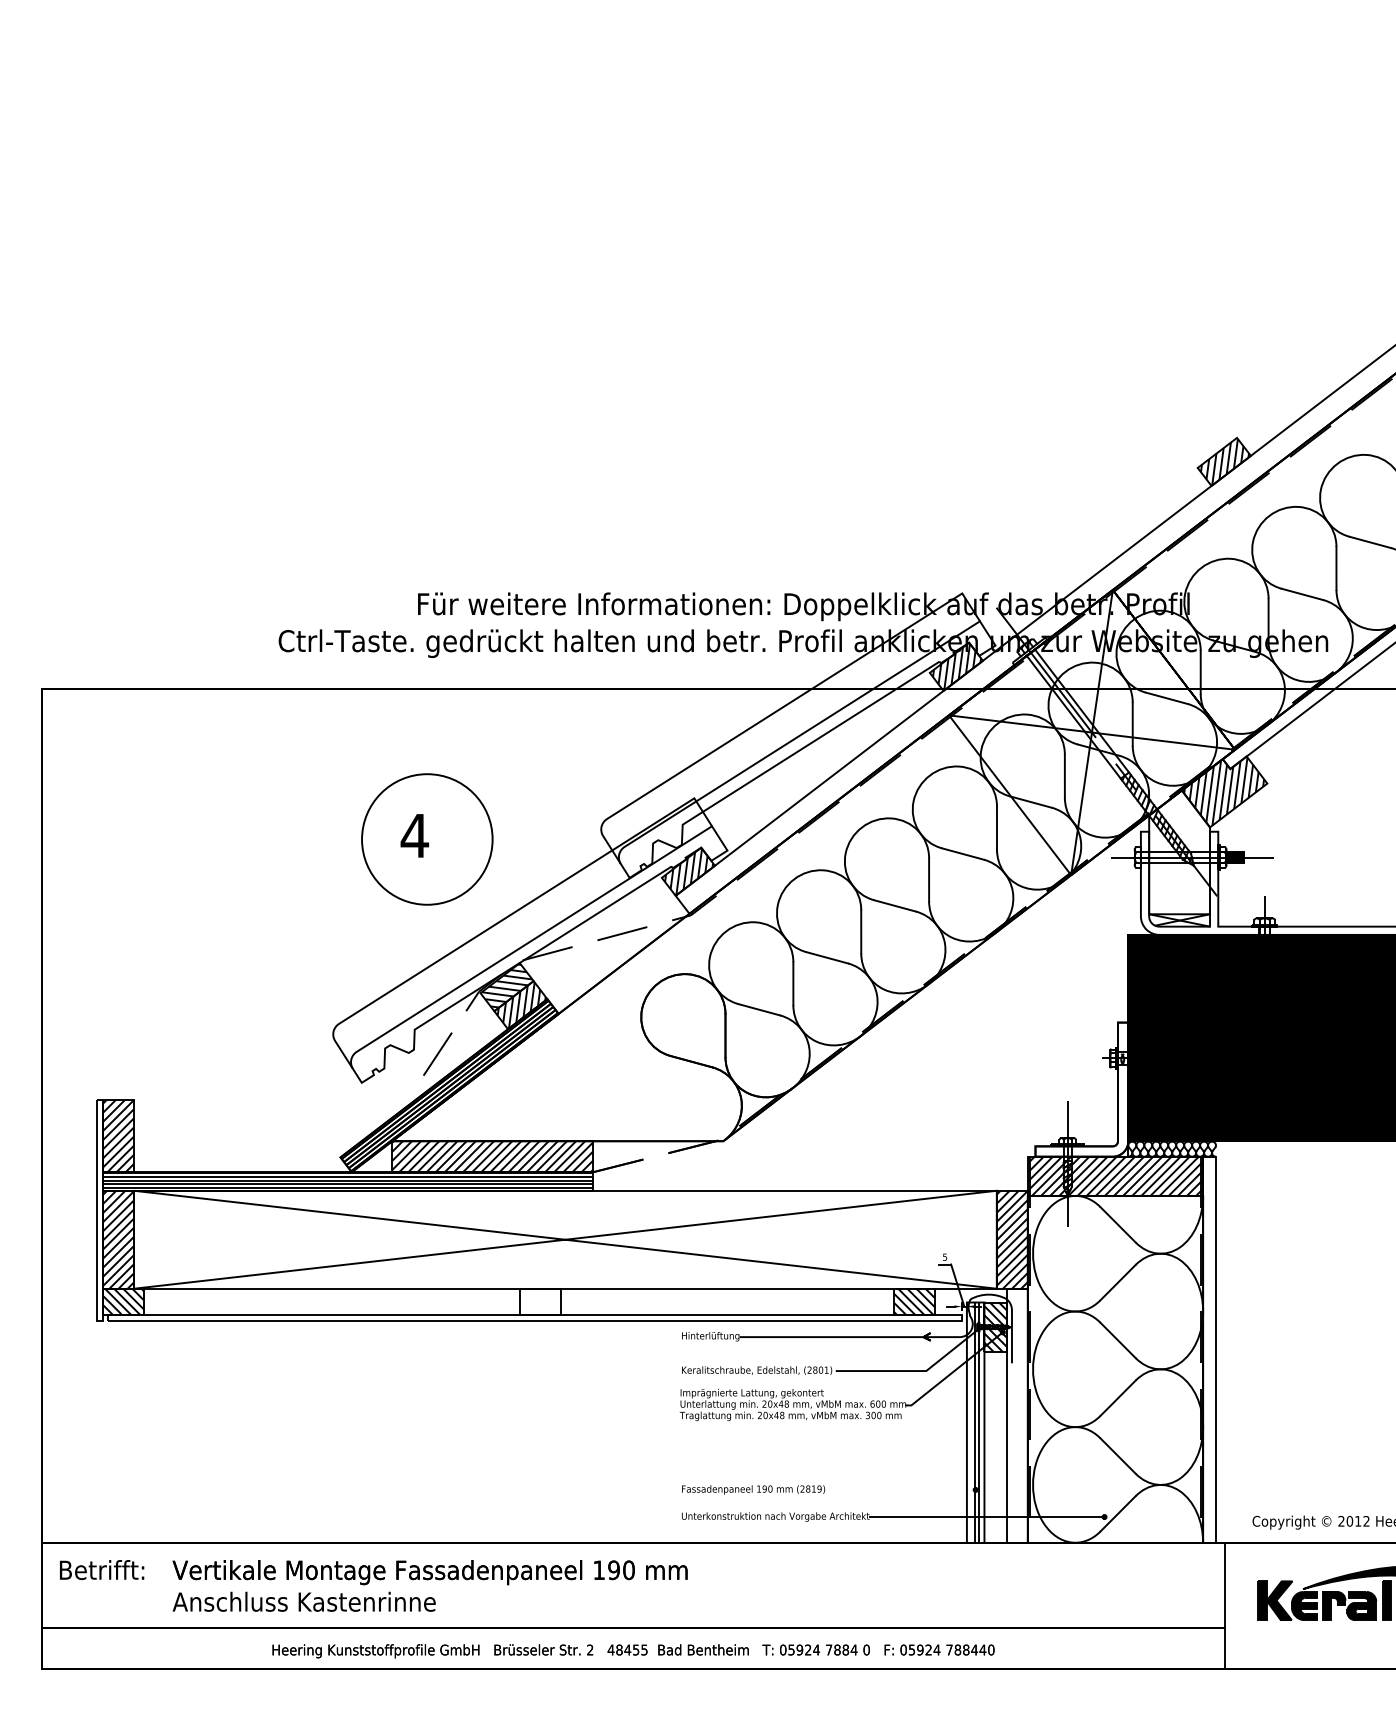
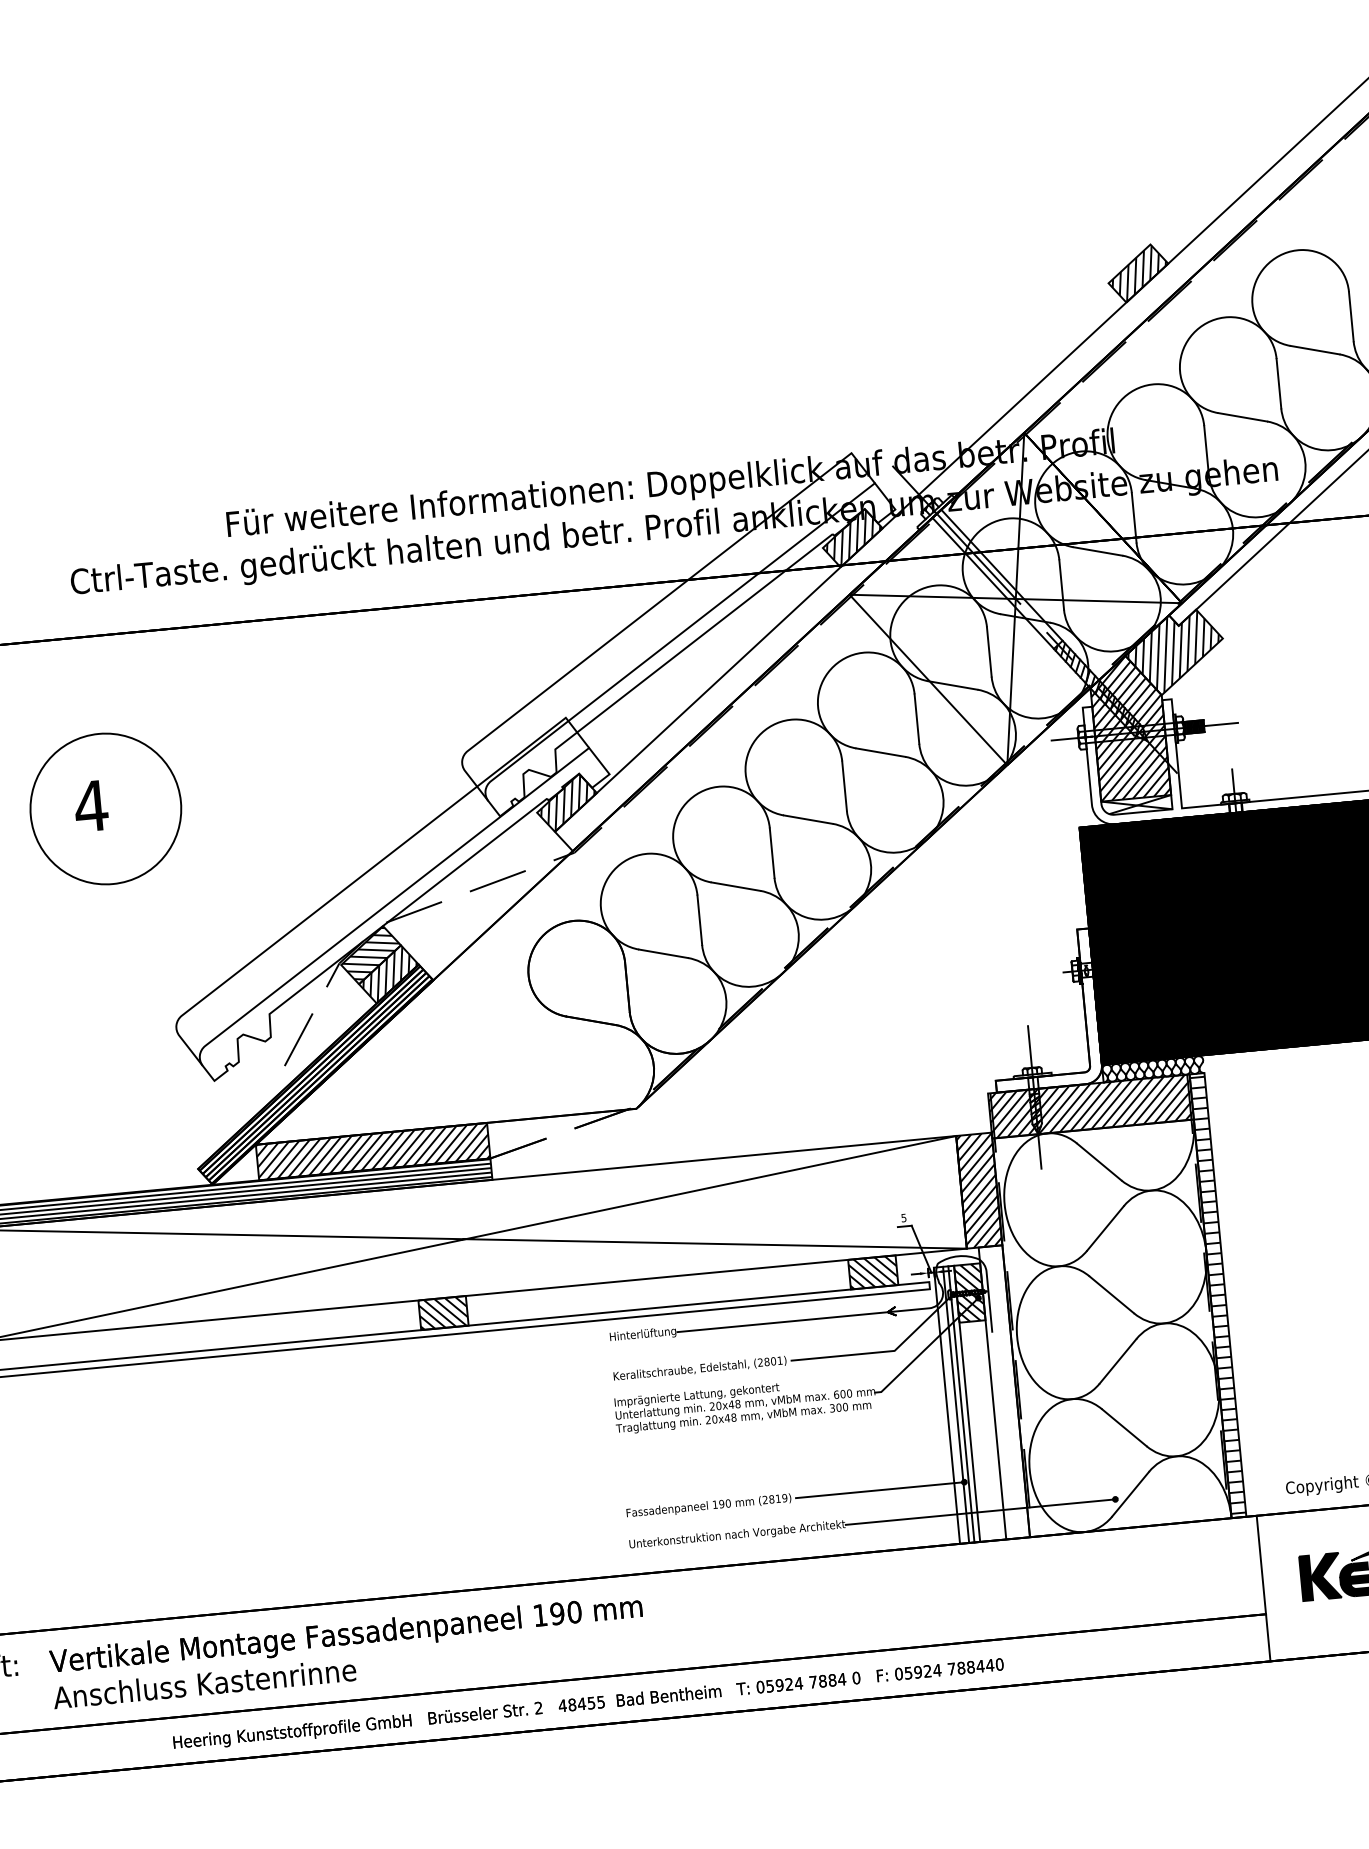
part: (427, 839) -> (106, 808), moved
hatch: (1179, 852) -> (1129, 727), added
hatch: (540, 1301) -> (443, 1312), added
hatch: (1209, 1349) -> (1217, 1295), added
line: (902, 1489) -> (880, 1489), added

